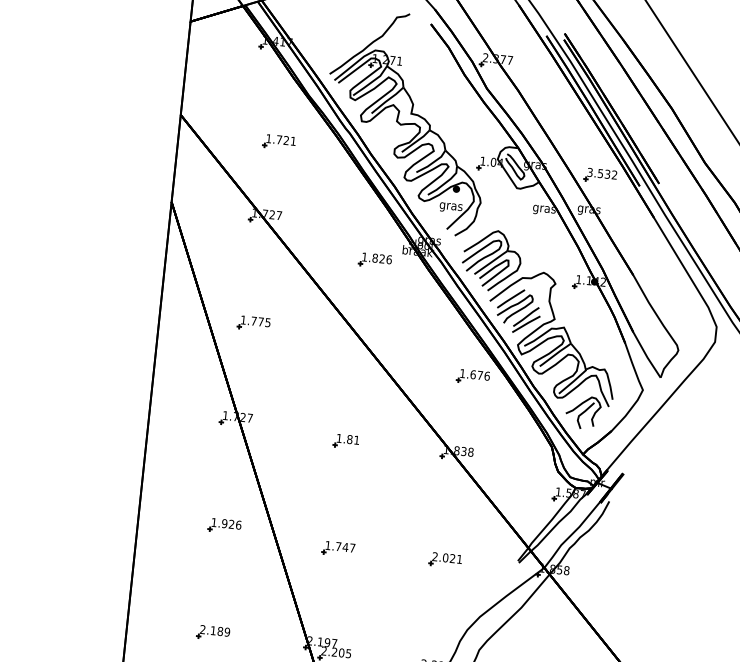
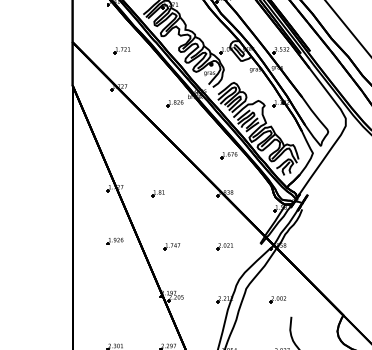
part: (252, 323) -> (118, 140), removed
part: (344, 441) -> (157, 193), moved
part: (212, 631) -> (114, 293), removed

